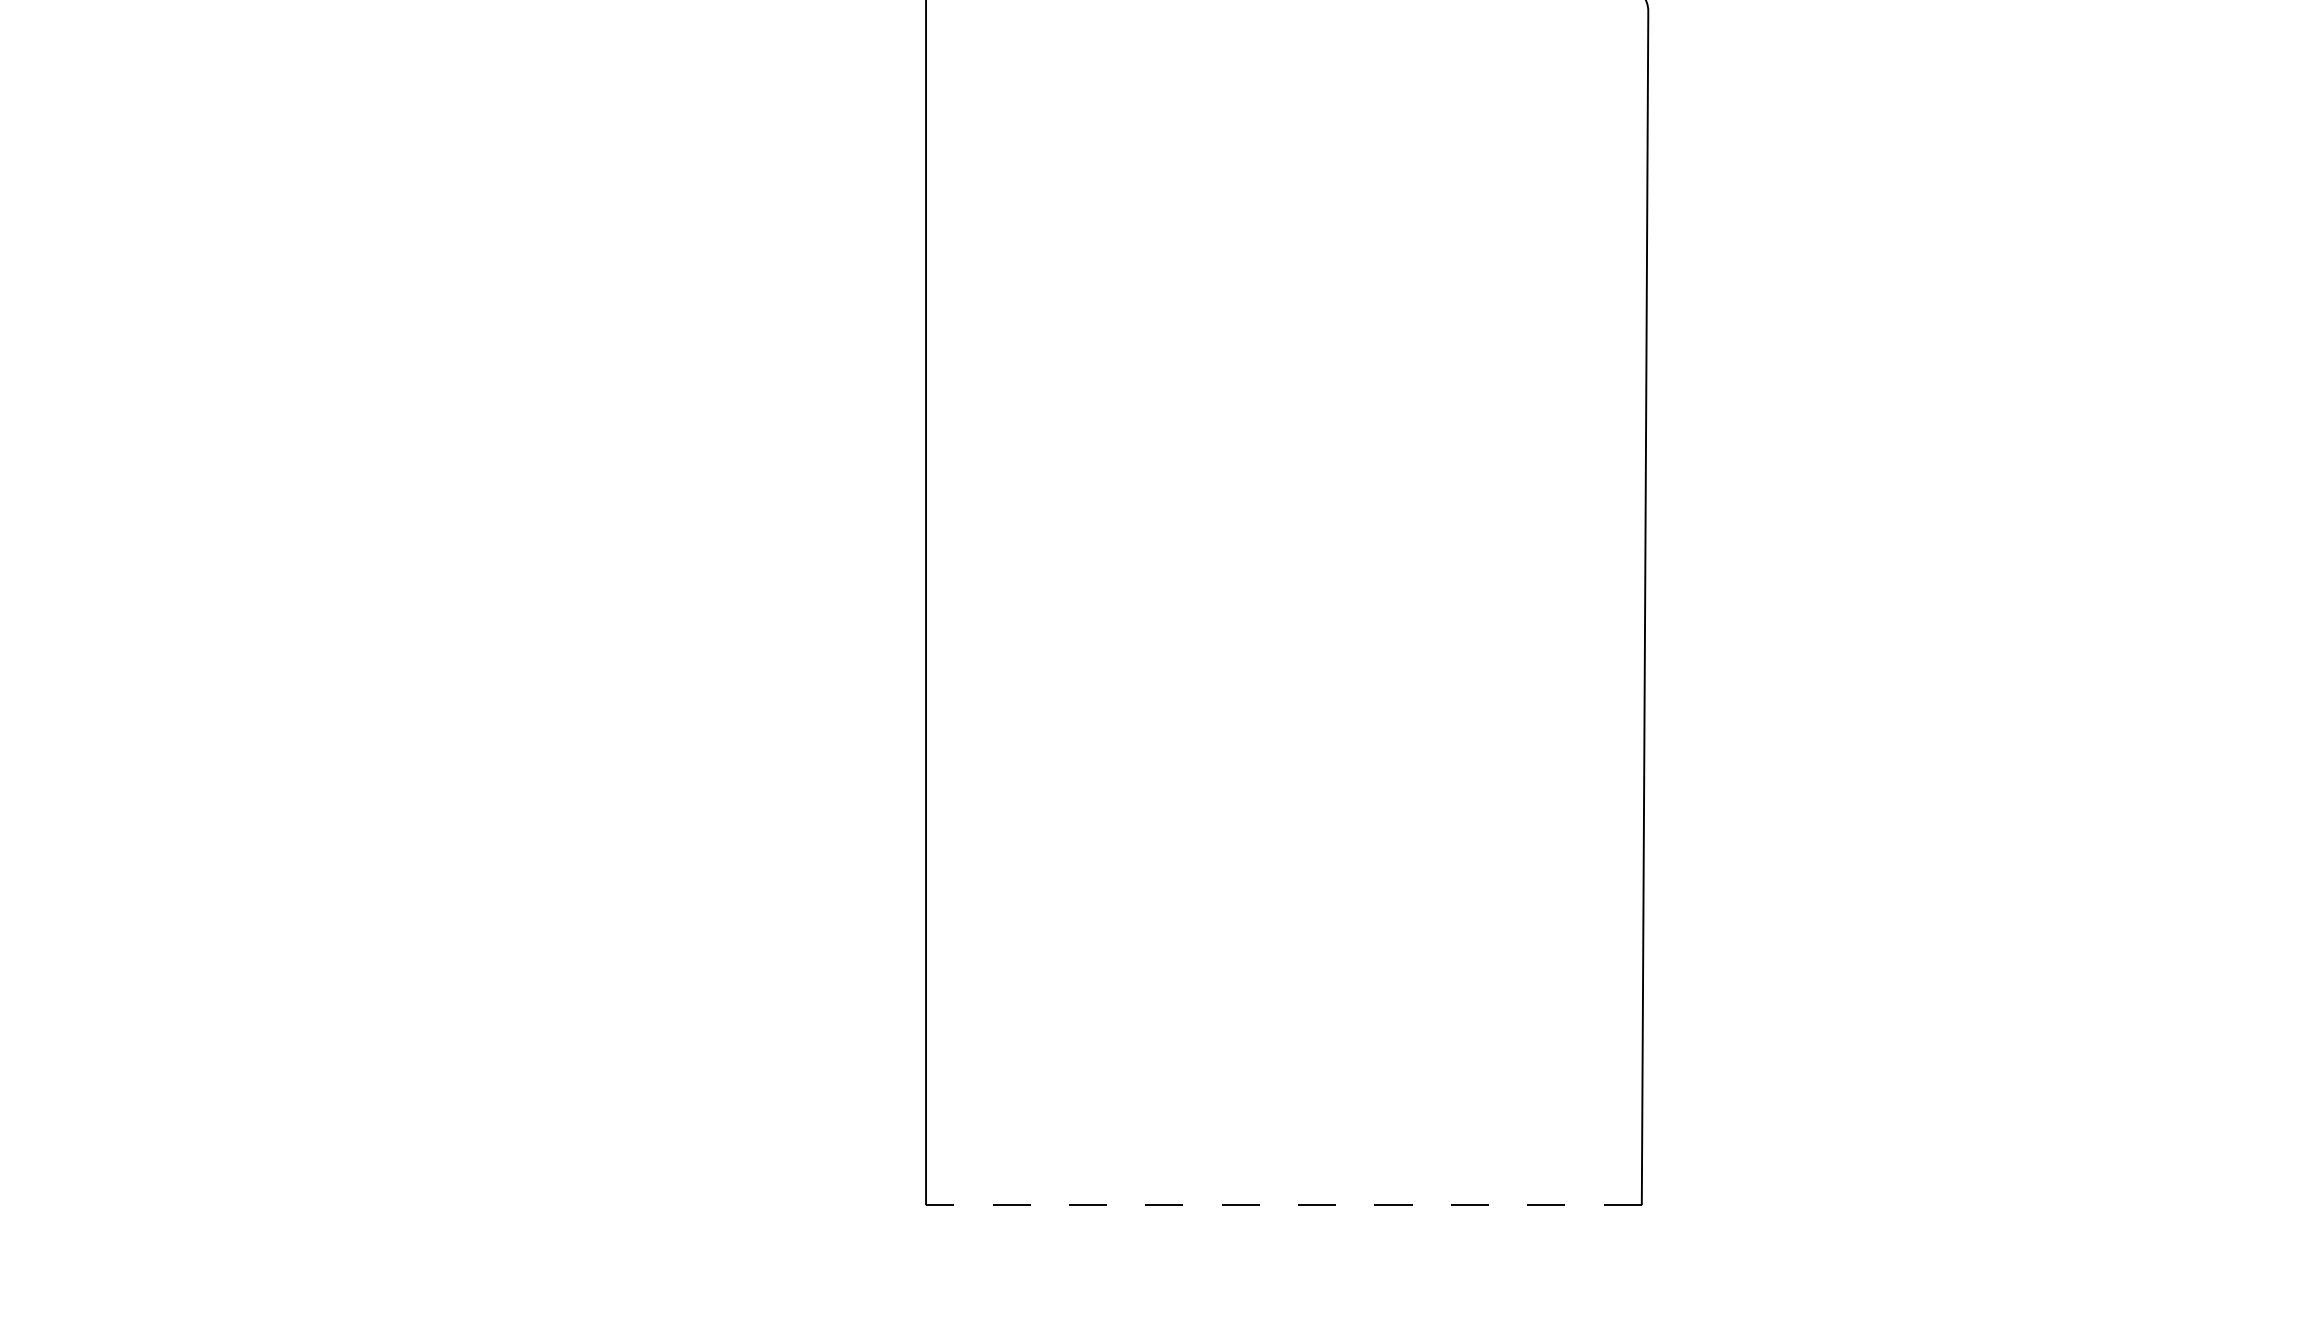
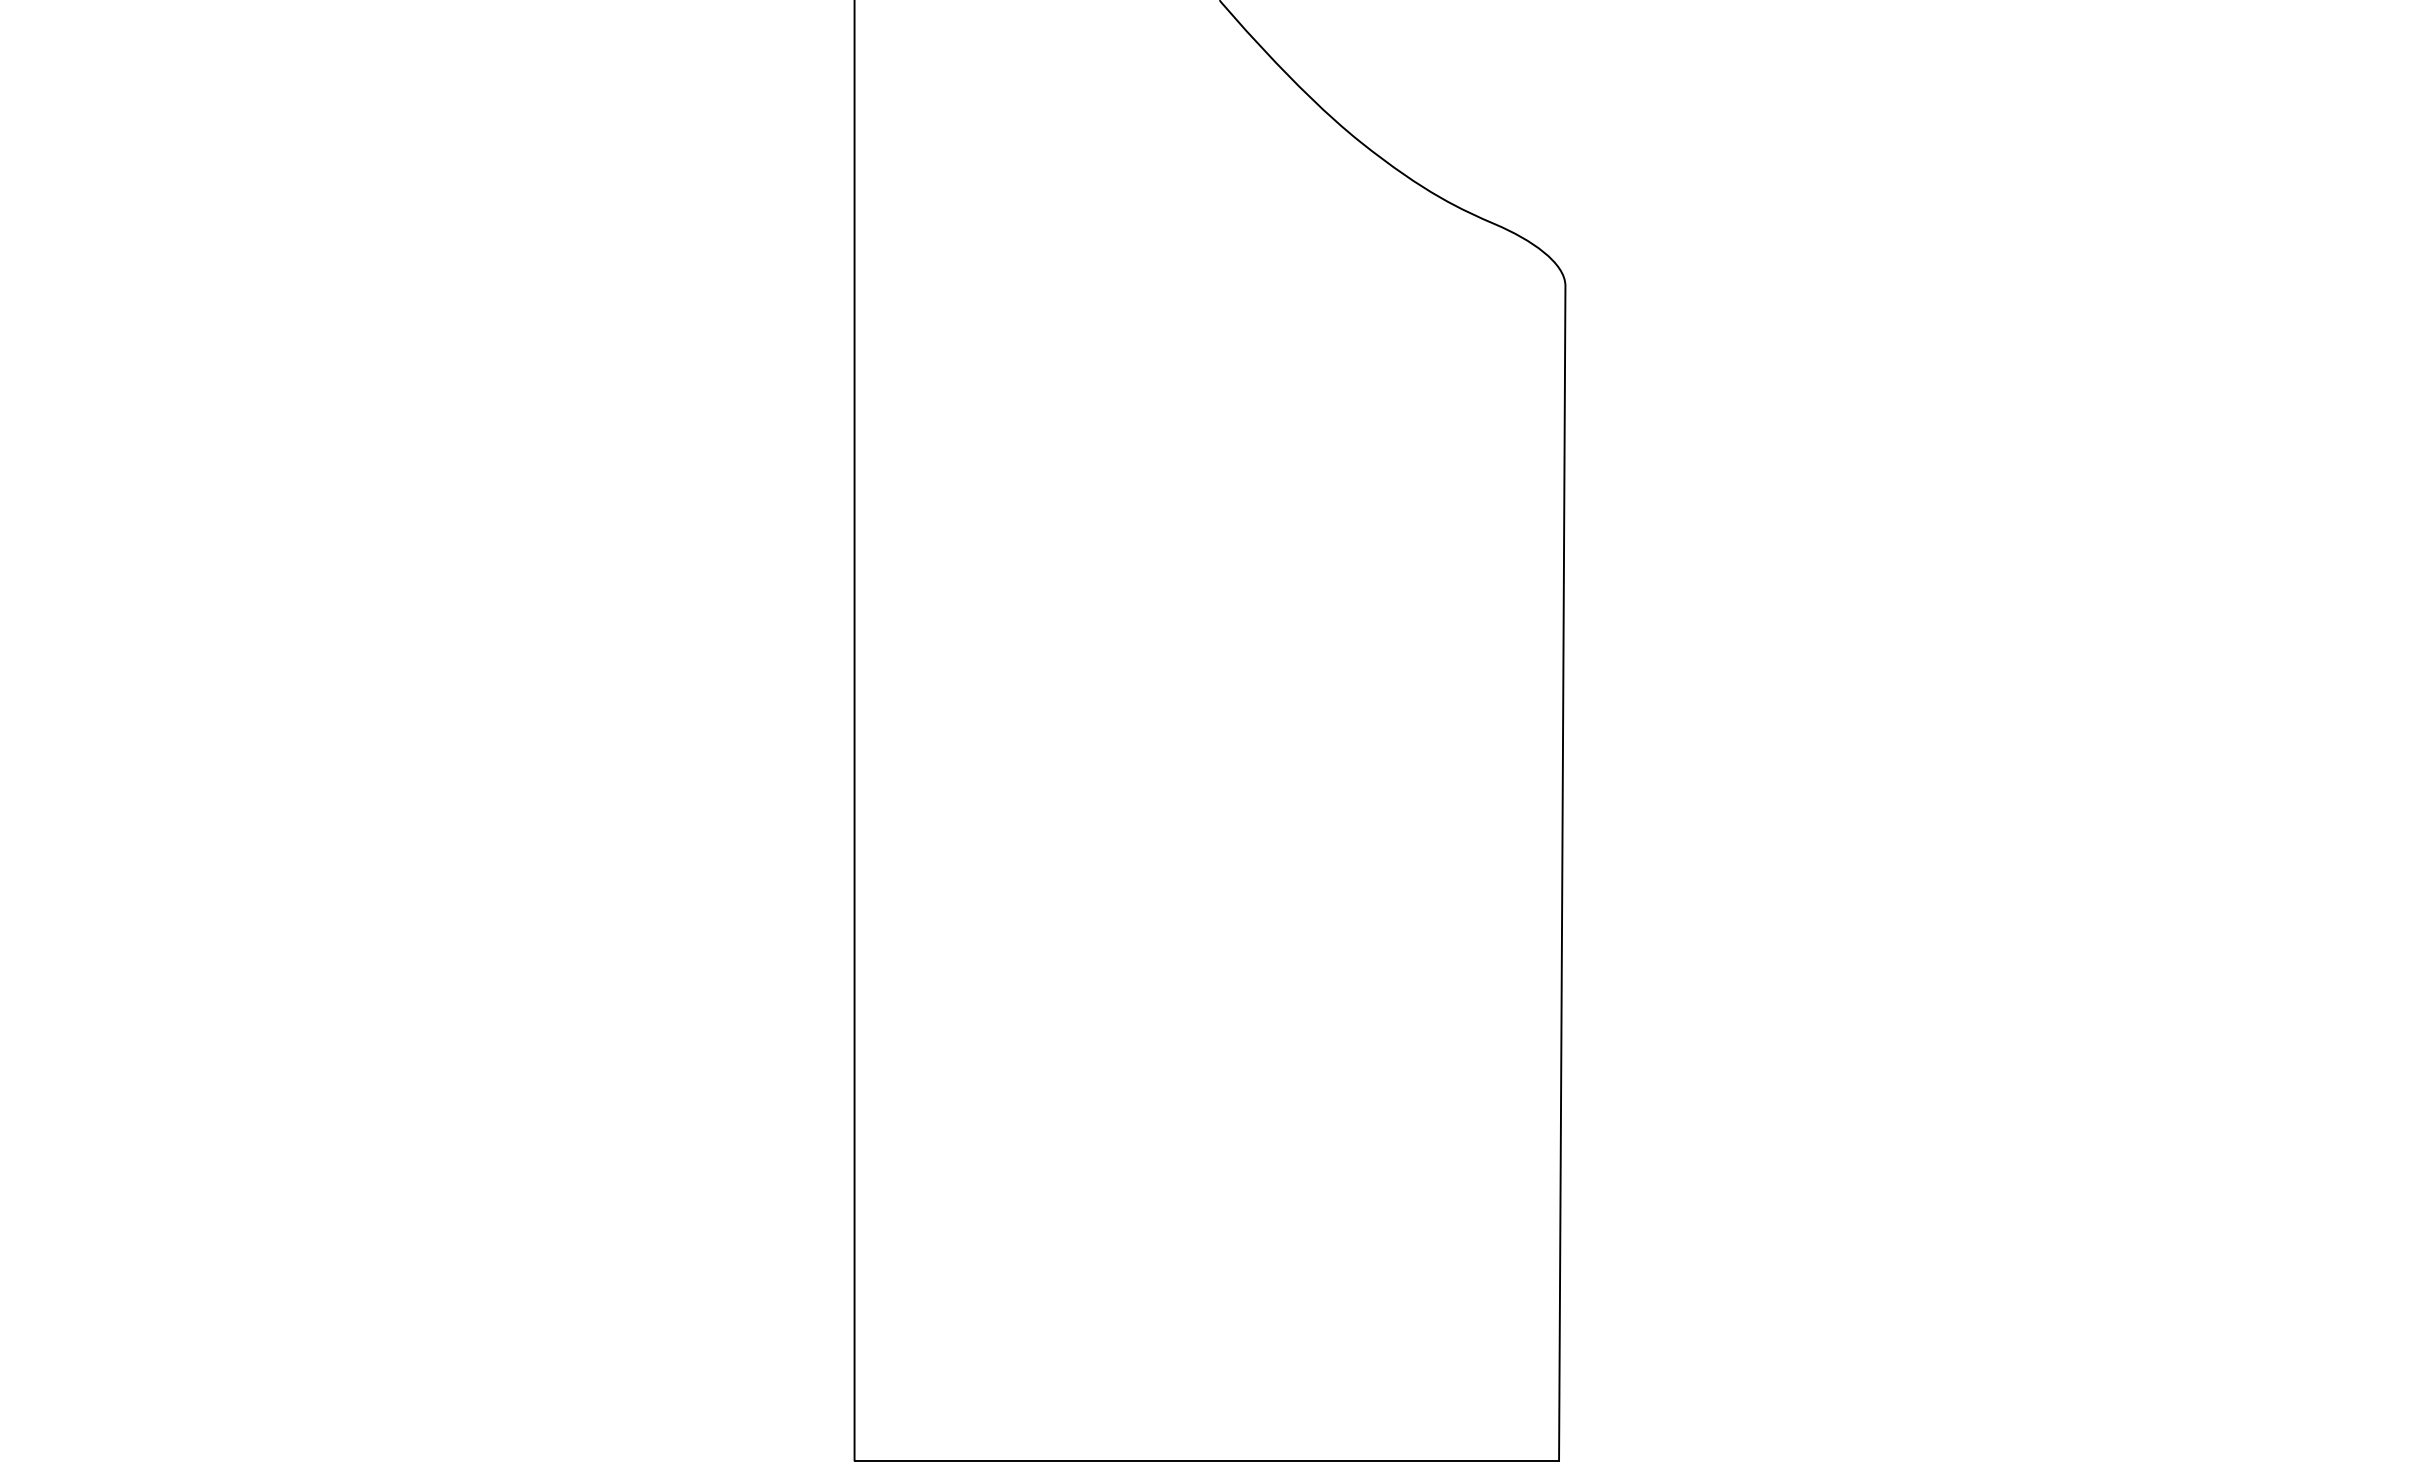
line: (1283, 1205) -> (1206, 1461), dashed -> solid

